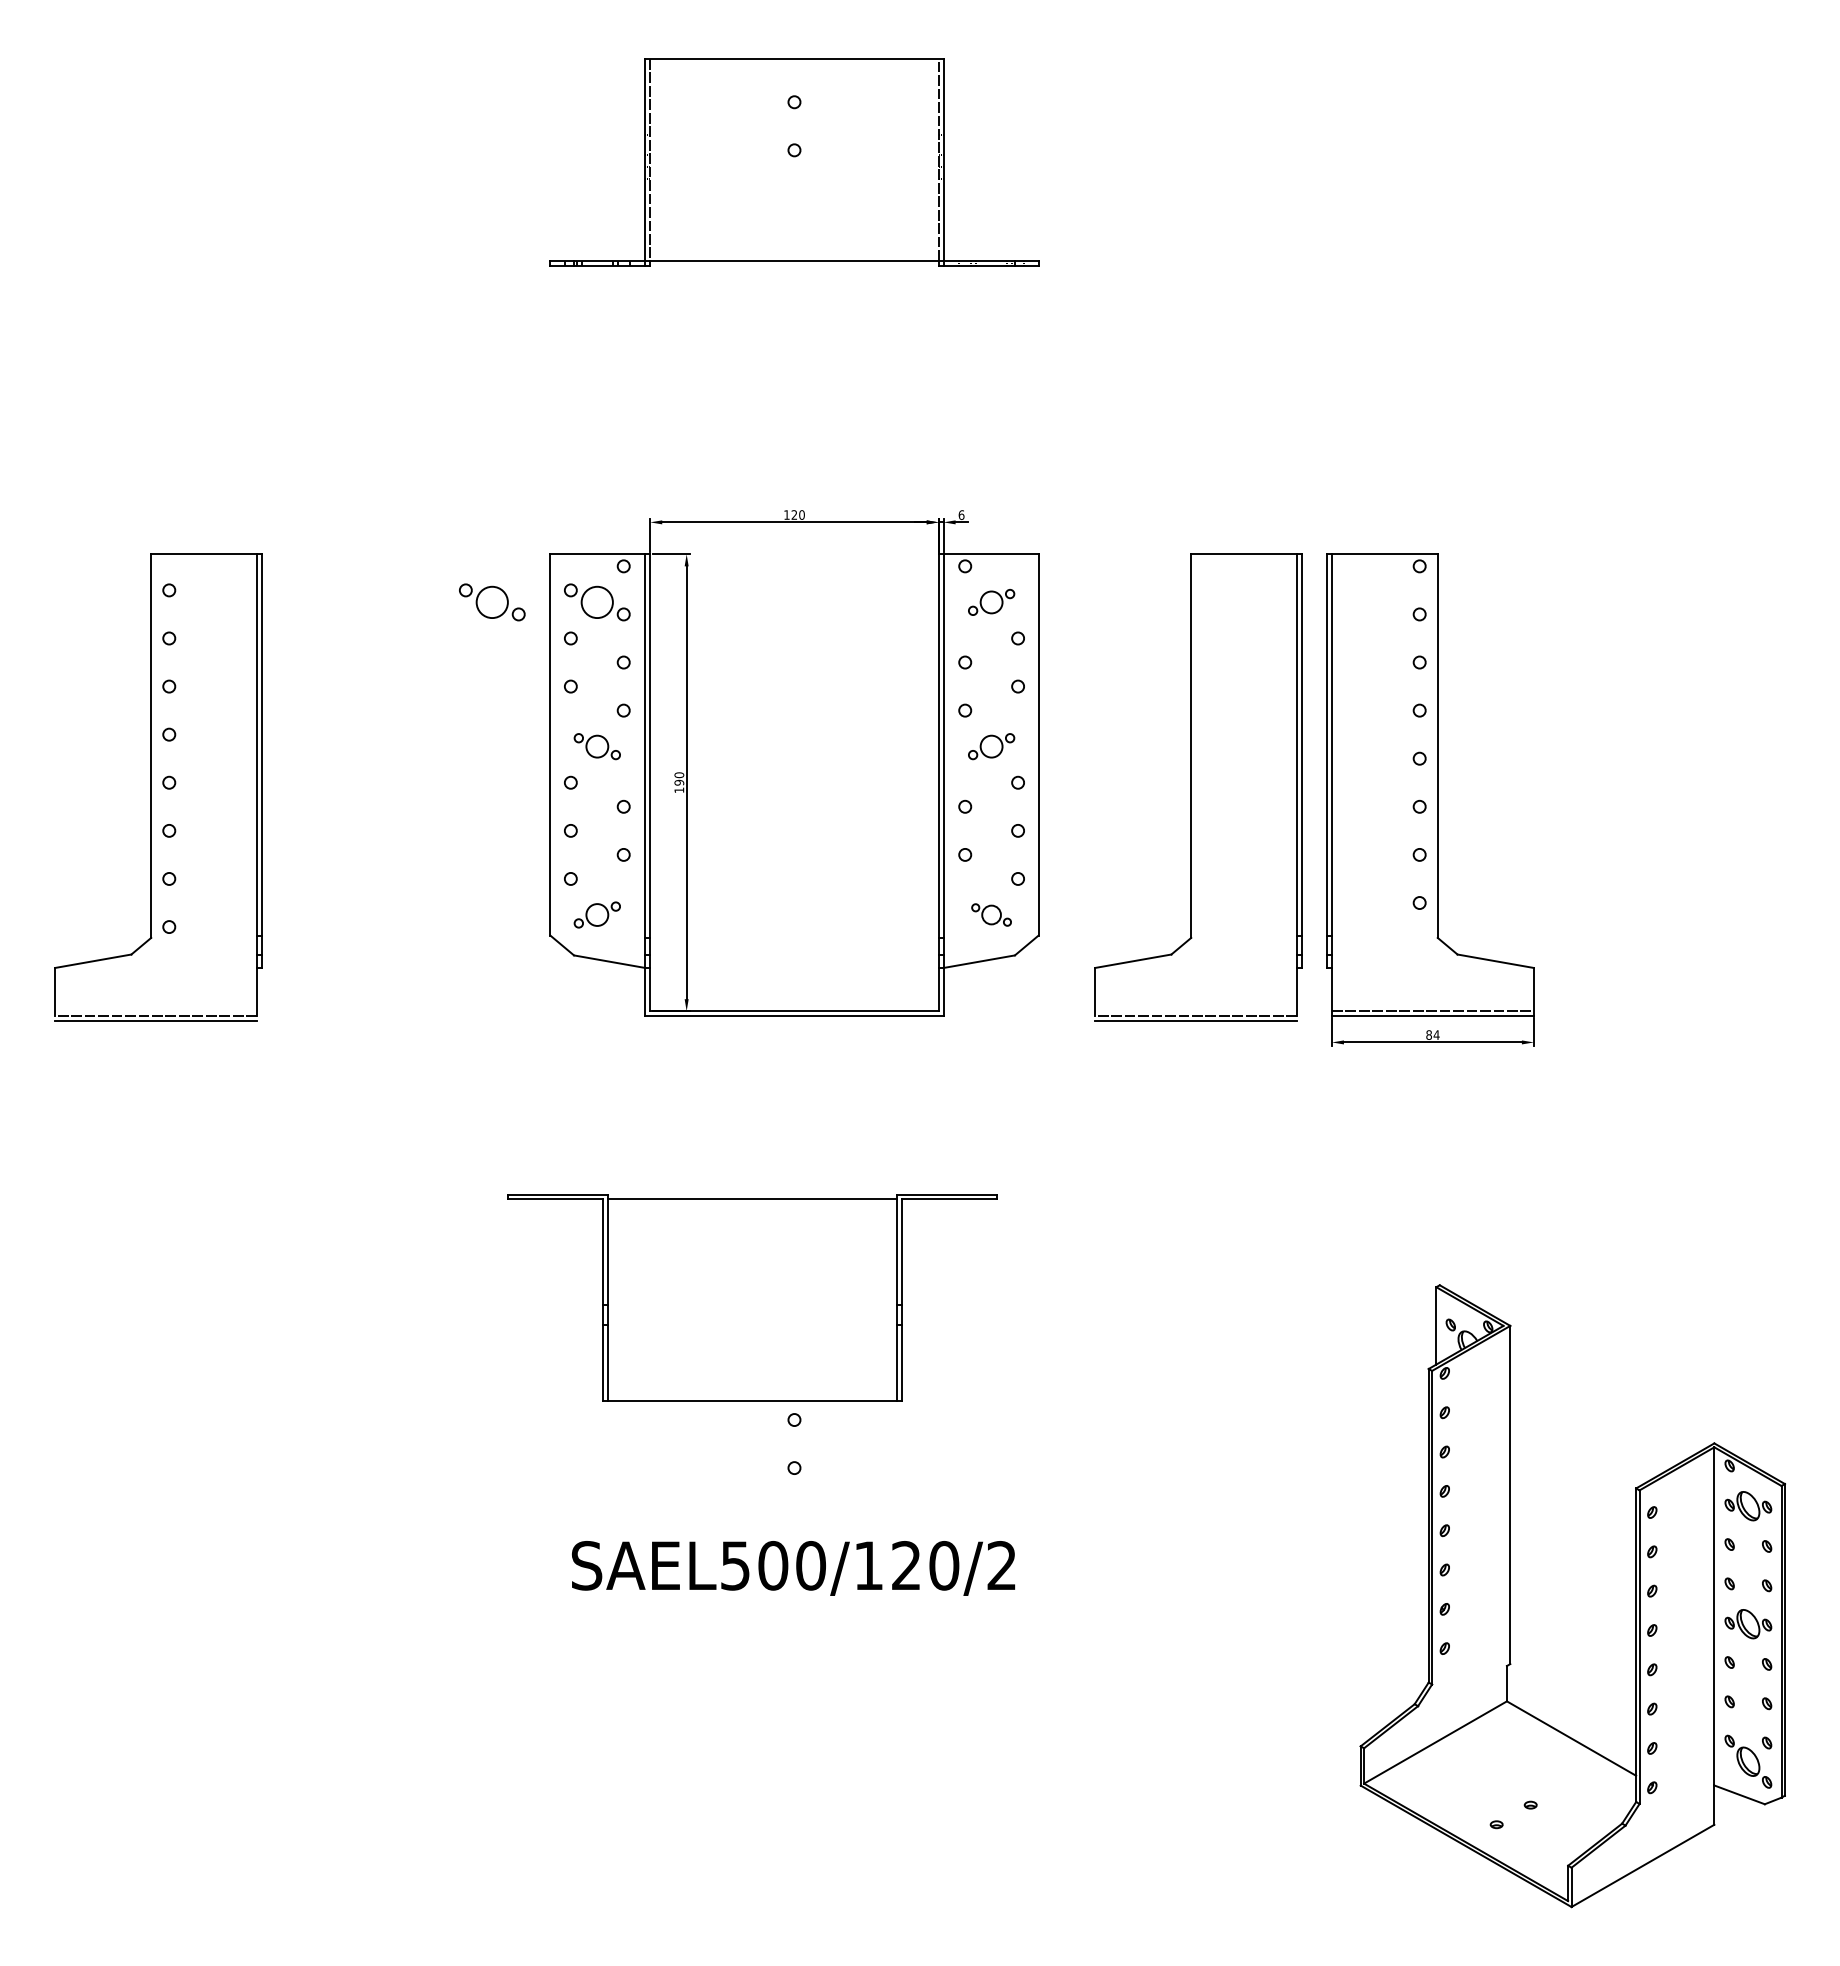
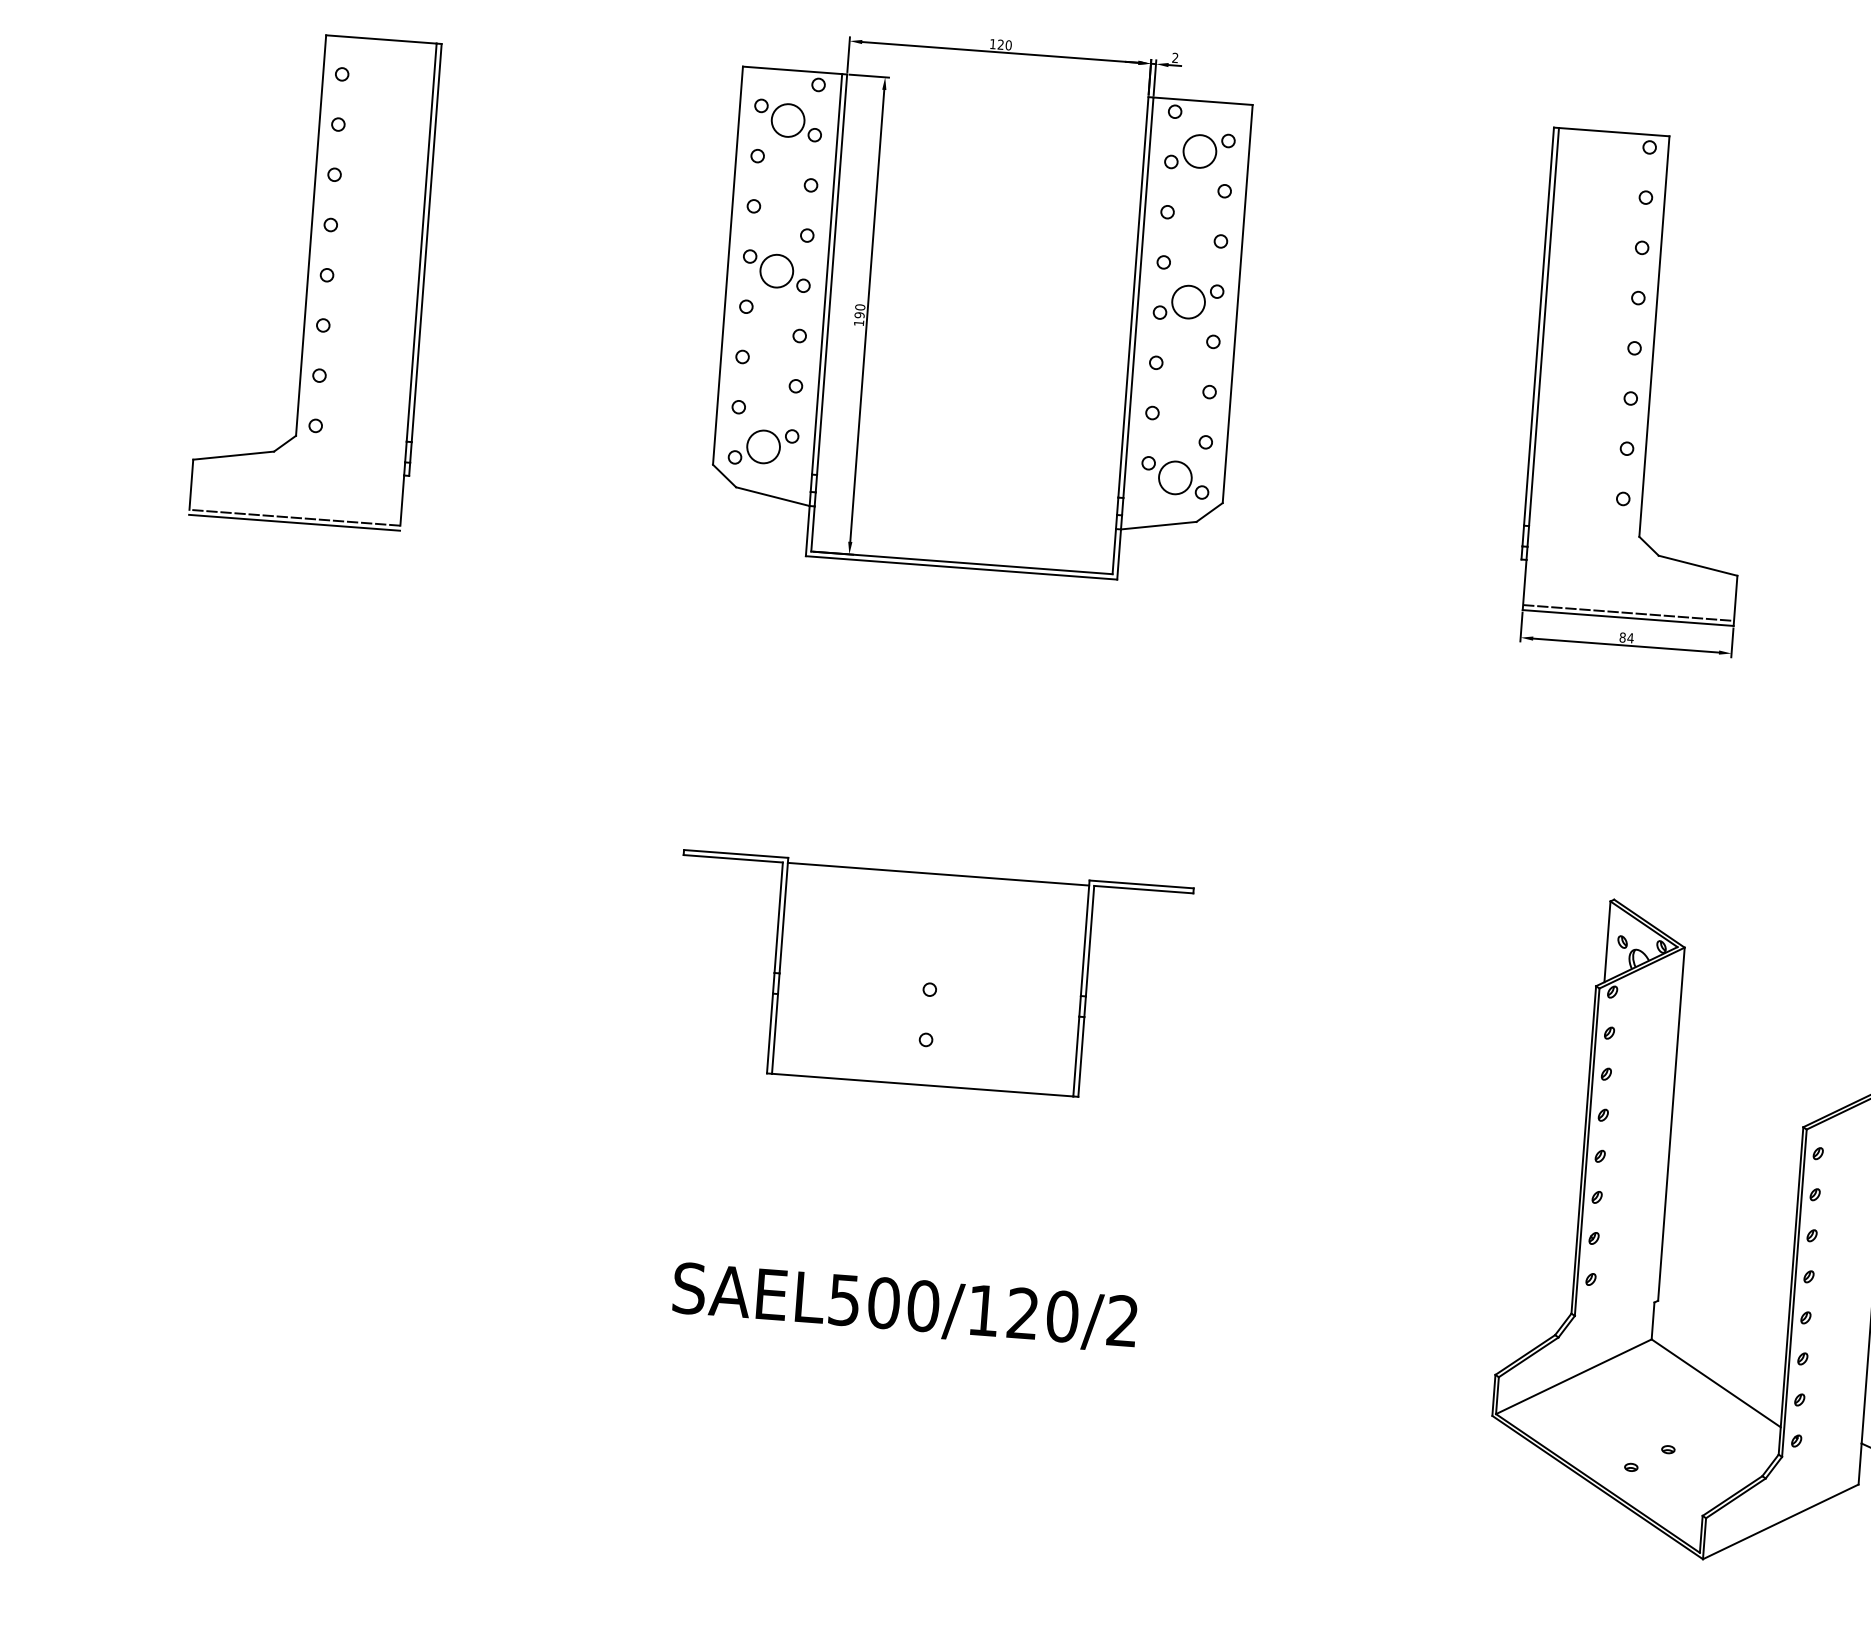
text: (961, 514) -> (1175, 57), 6 -> 2
part: (492, 602) -> (678, 112), removed
part: (991, 602) -> (1199, 151), size x1.43
part: (597, 746) -> (777, 270), size x1.43
part: (991, 746) -> (1188, 301), size x1.43
part: (1191, 787) -> (1394, 360), removed
part: (597, 914) -> (763, 446), size x1.43
part: (991, 914) -> (1175, 477), size x1.67
part: (752, 1297) -> (930, 976), moved
text: (793, 1568) -> (904, 1307), moved

